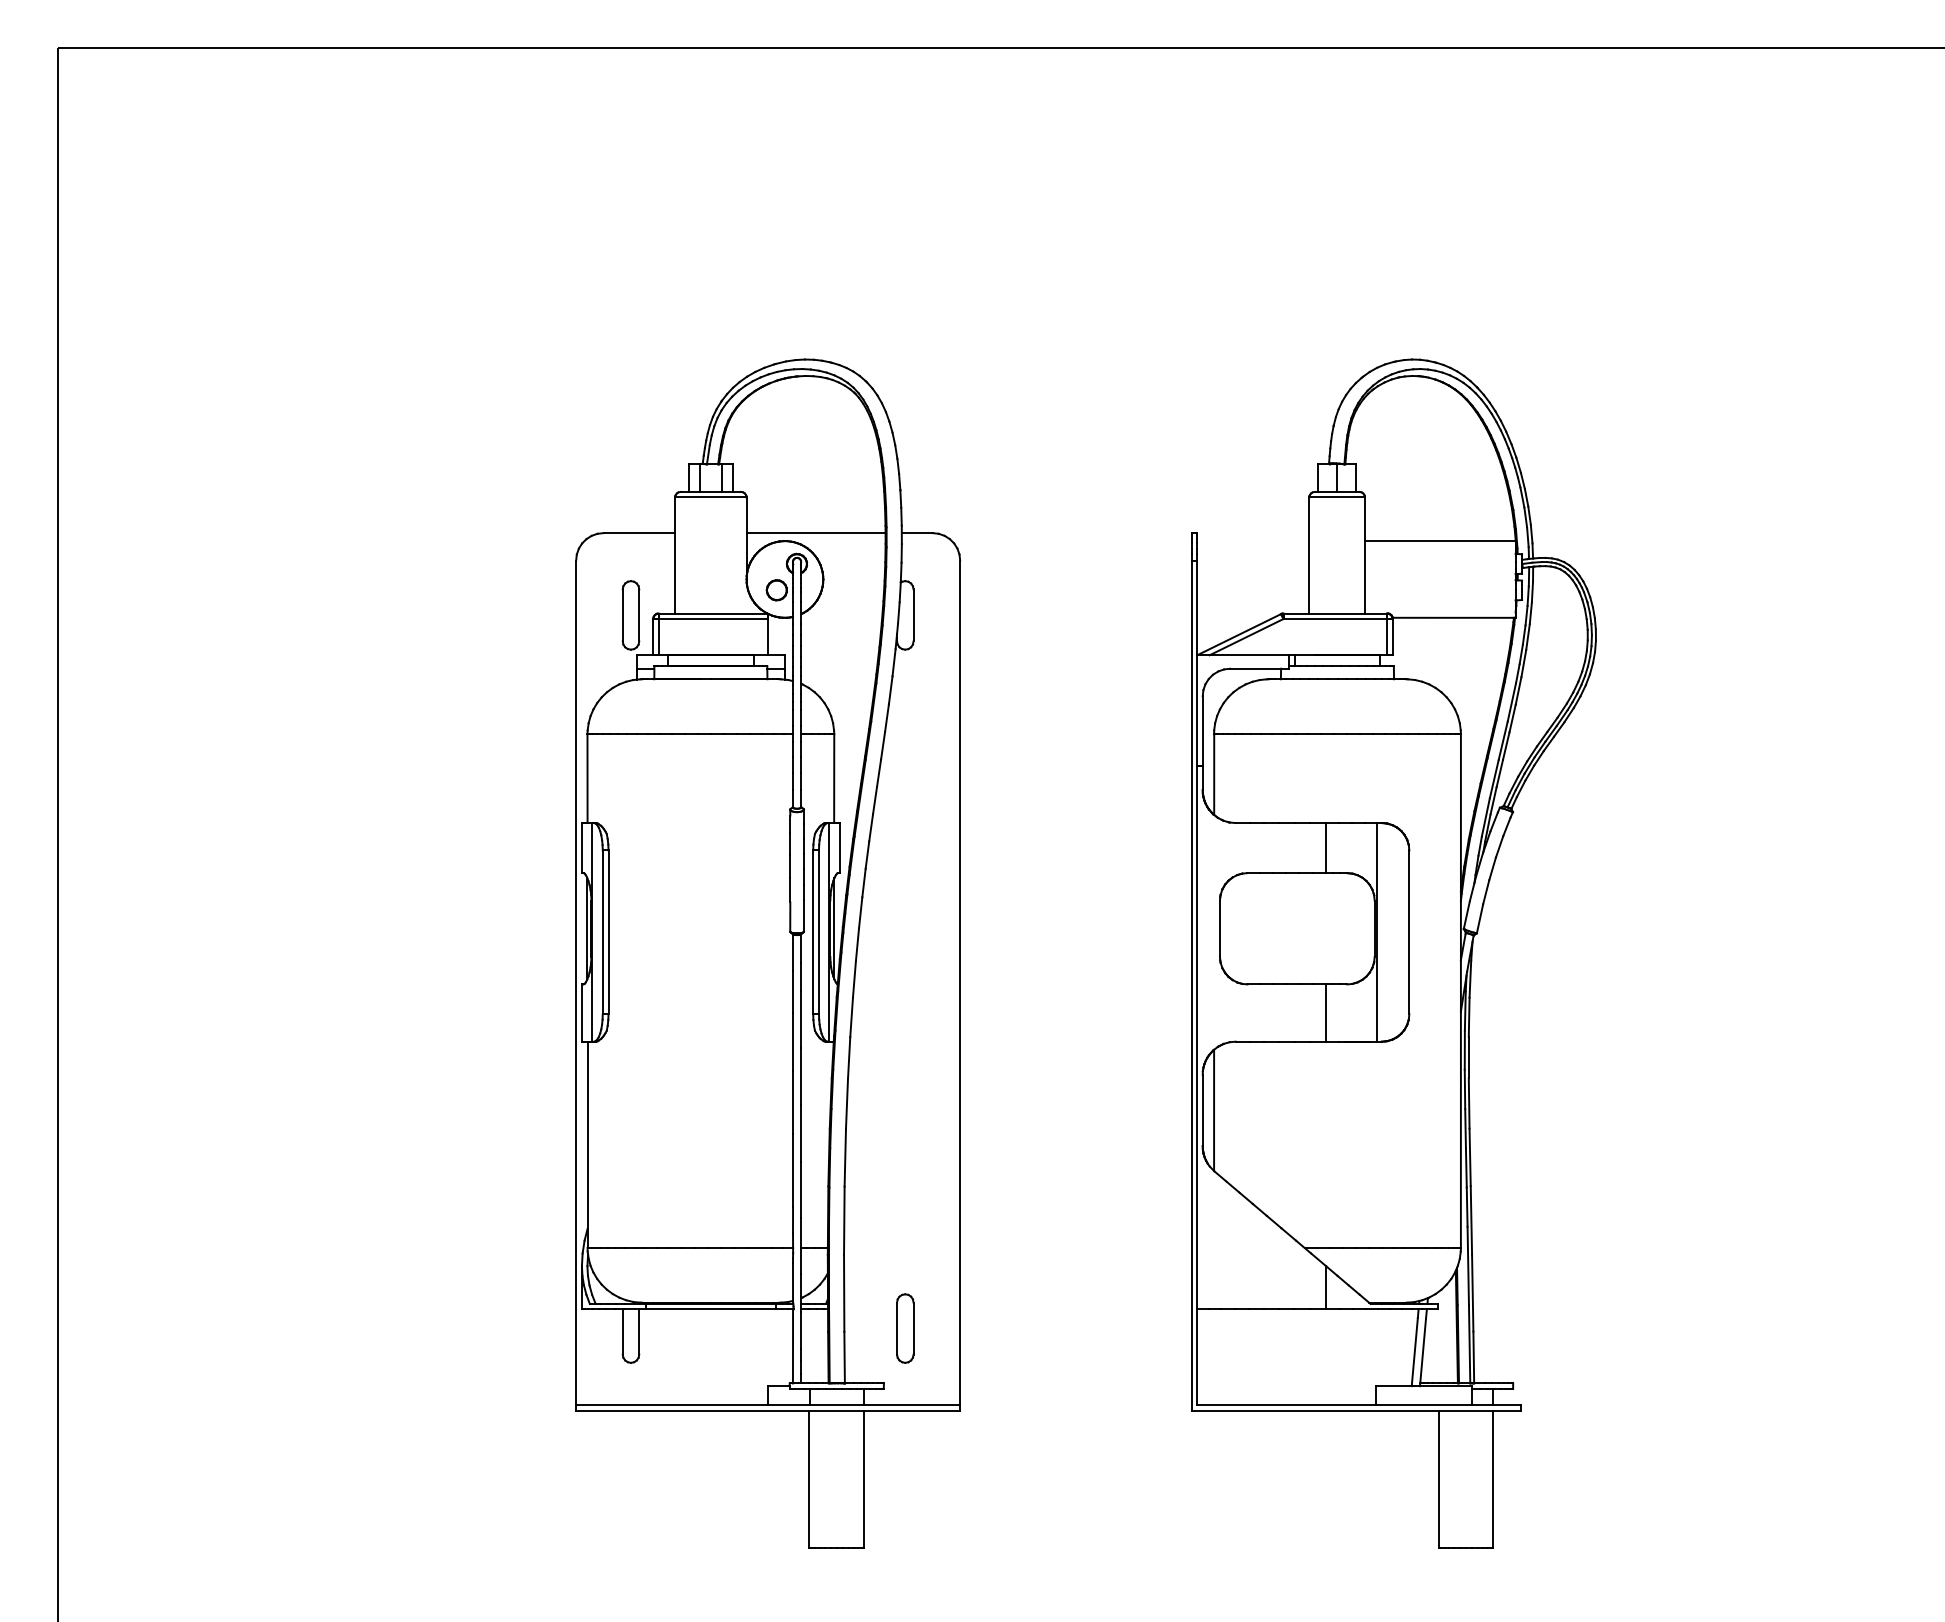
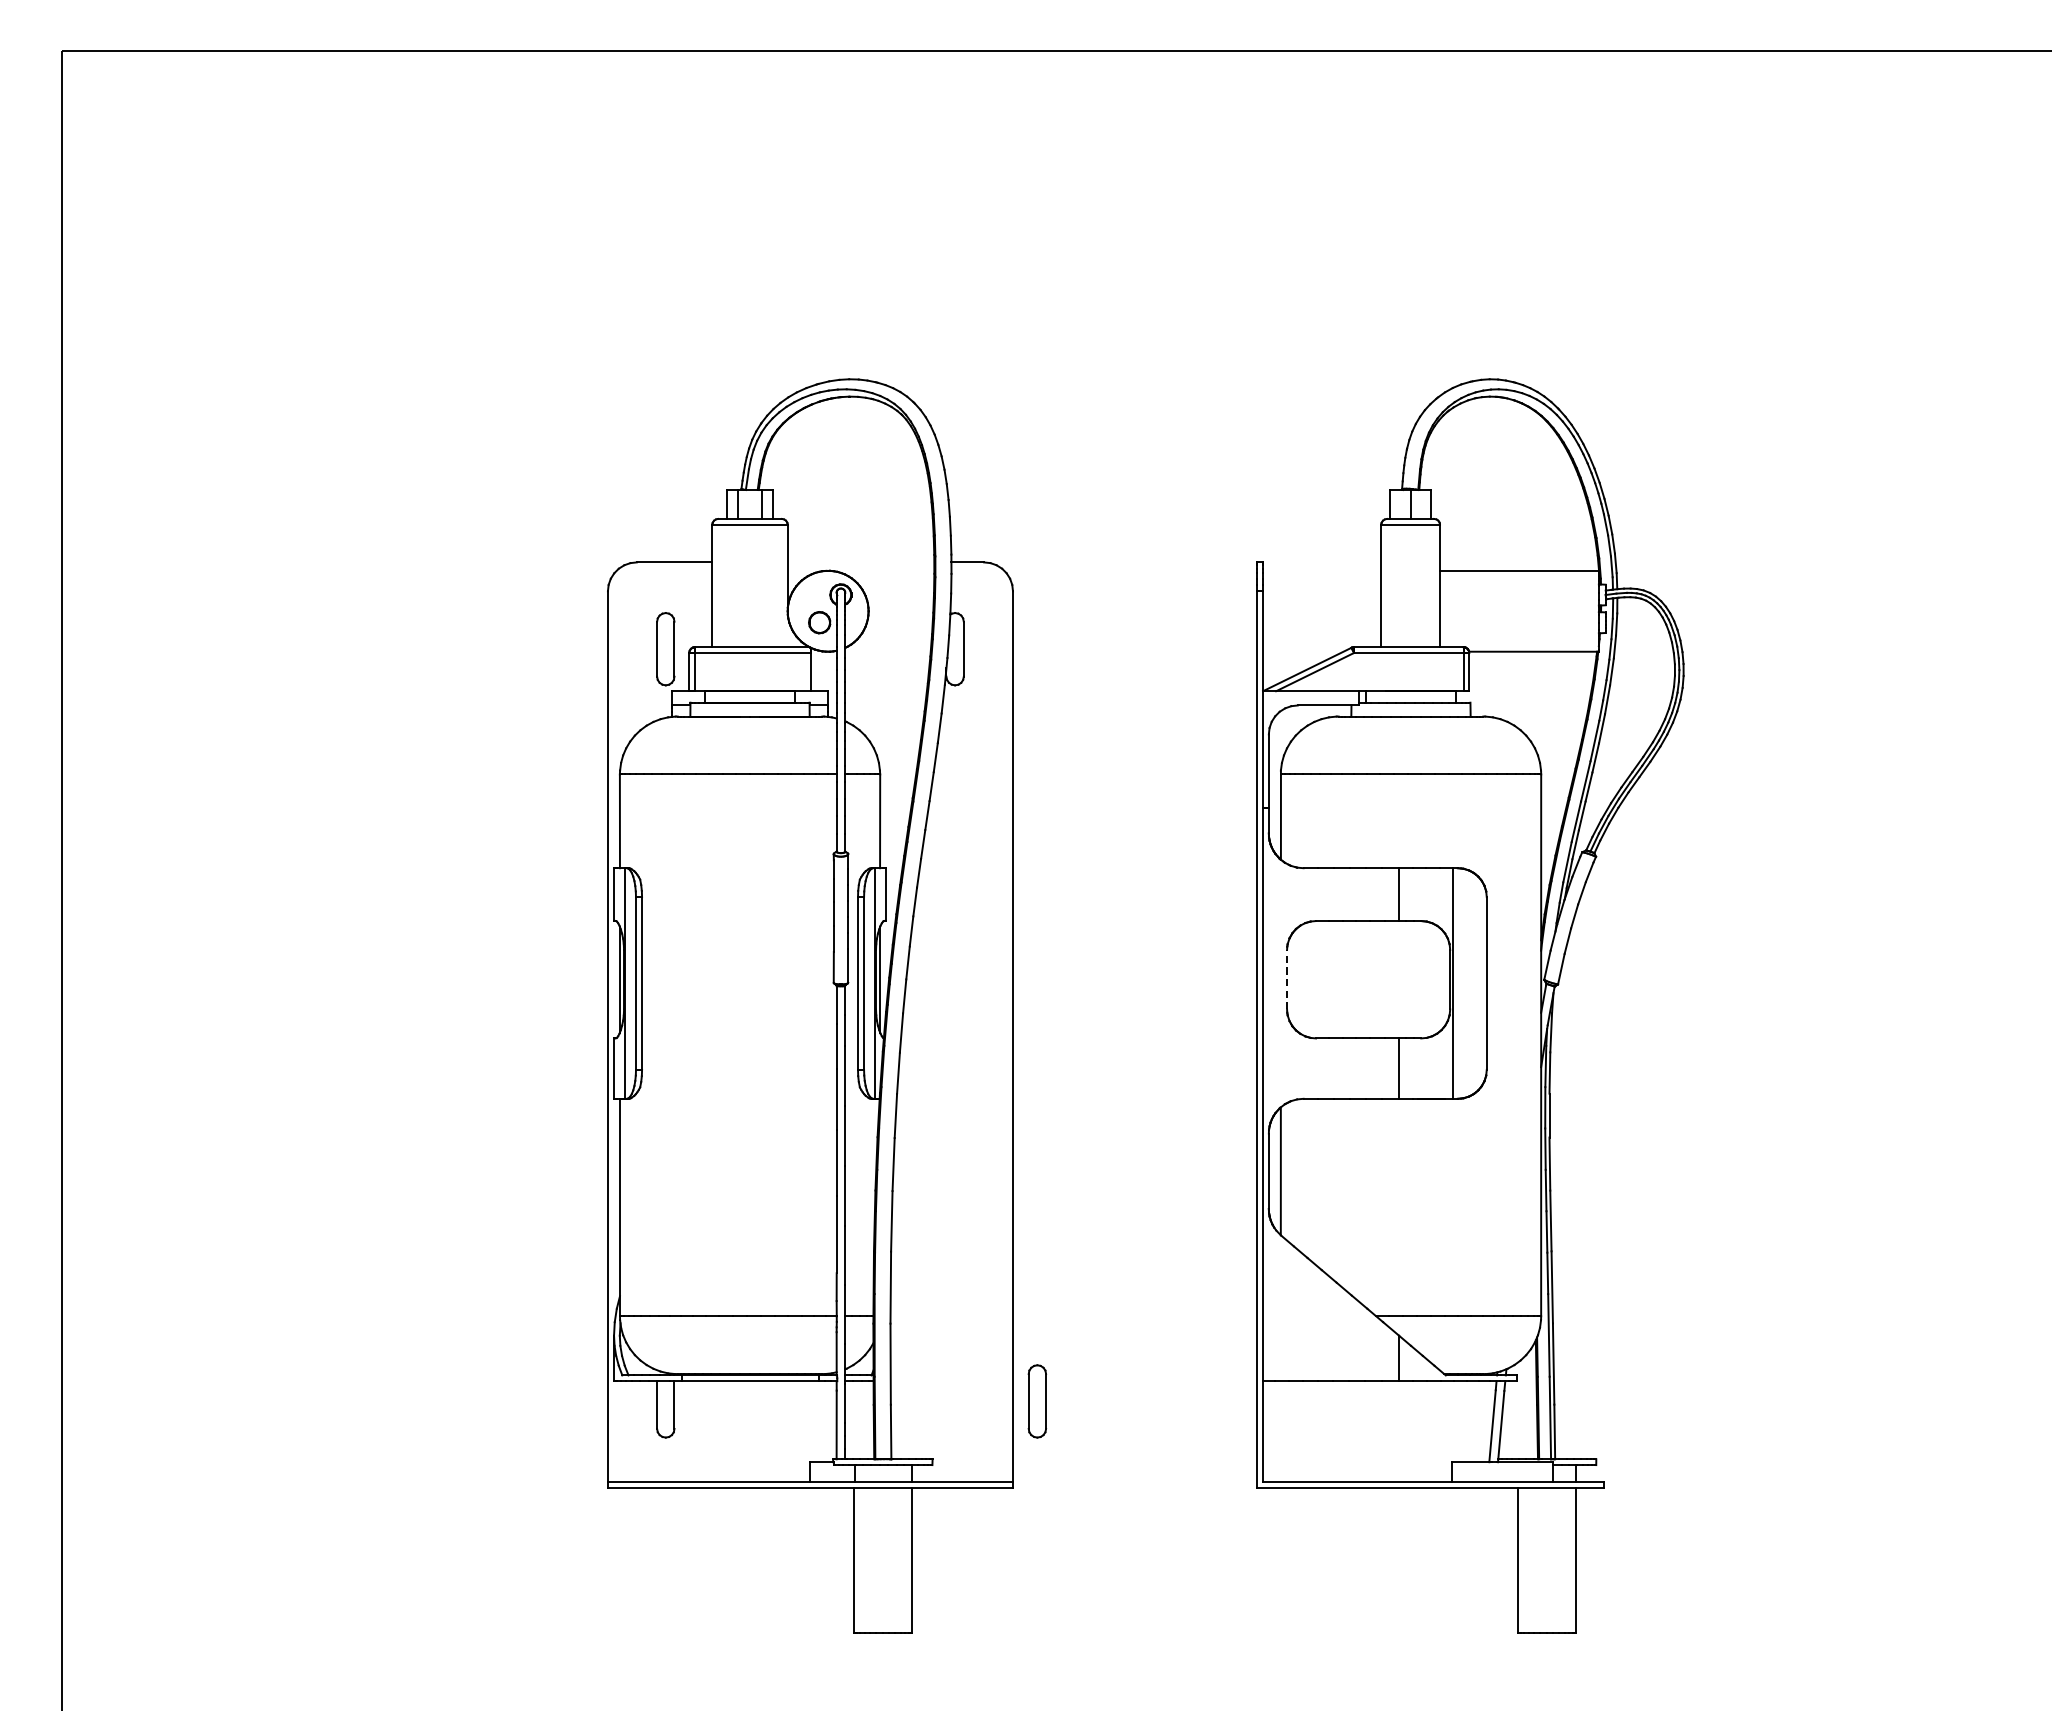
line: (815, 533) -> (860, 562), removed
line: (1220, 928) -> (1287, 979), solid -> dashed
part: (905, 1328) -> (1037, 1401), moved

